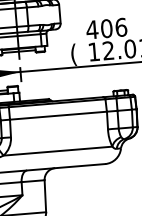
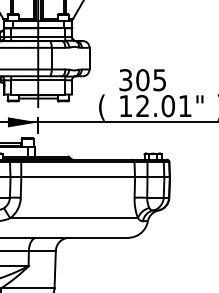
text: (106, 28) -> (142, 80), 406 -> 305

